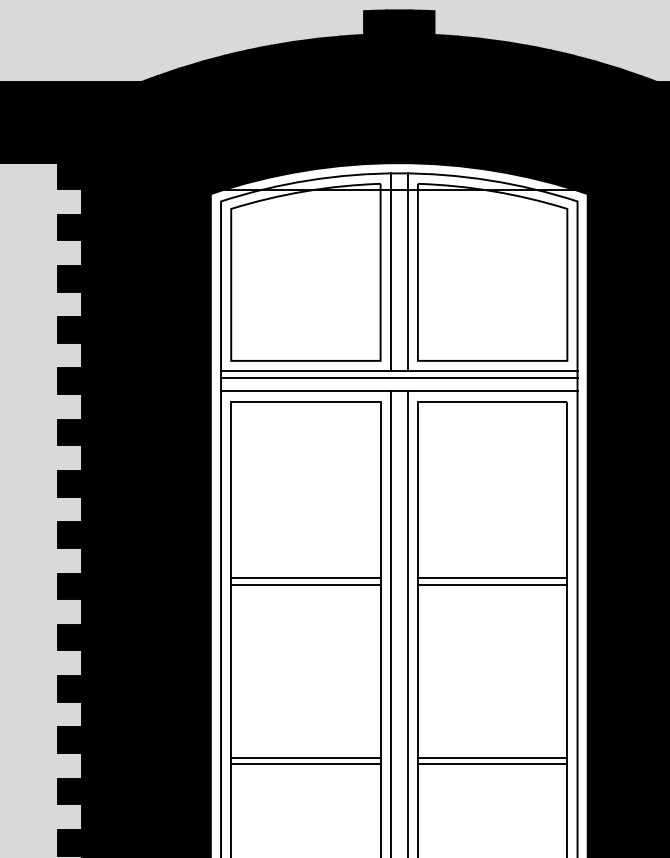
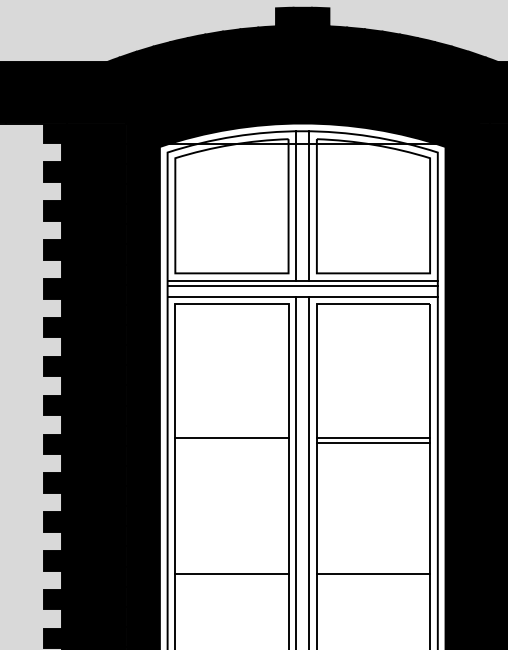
line: (305, 585) -> (231, 443), removed
line: (305, 764) -> (231, 579), removed
line: (492, 764) -> (373, 579), removed

